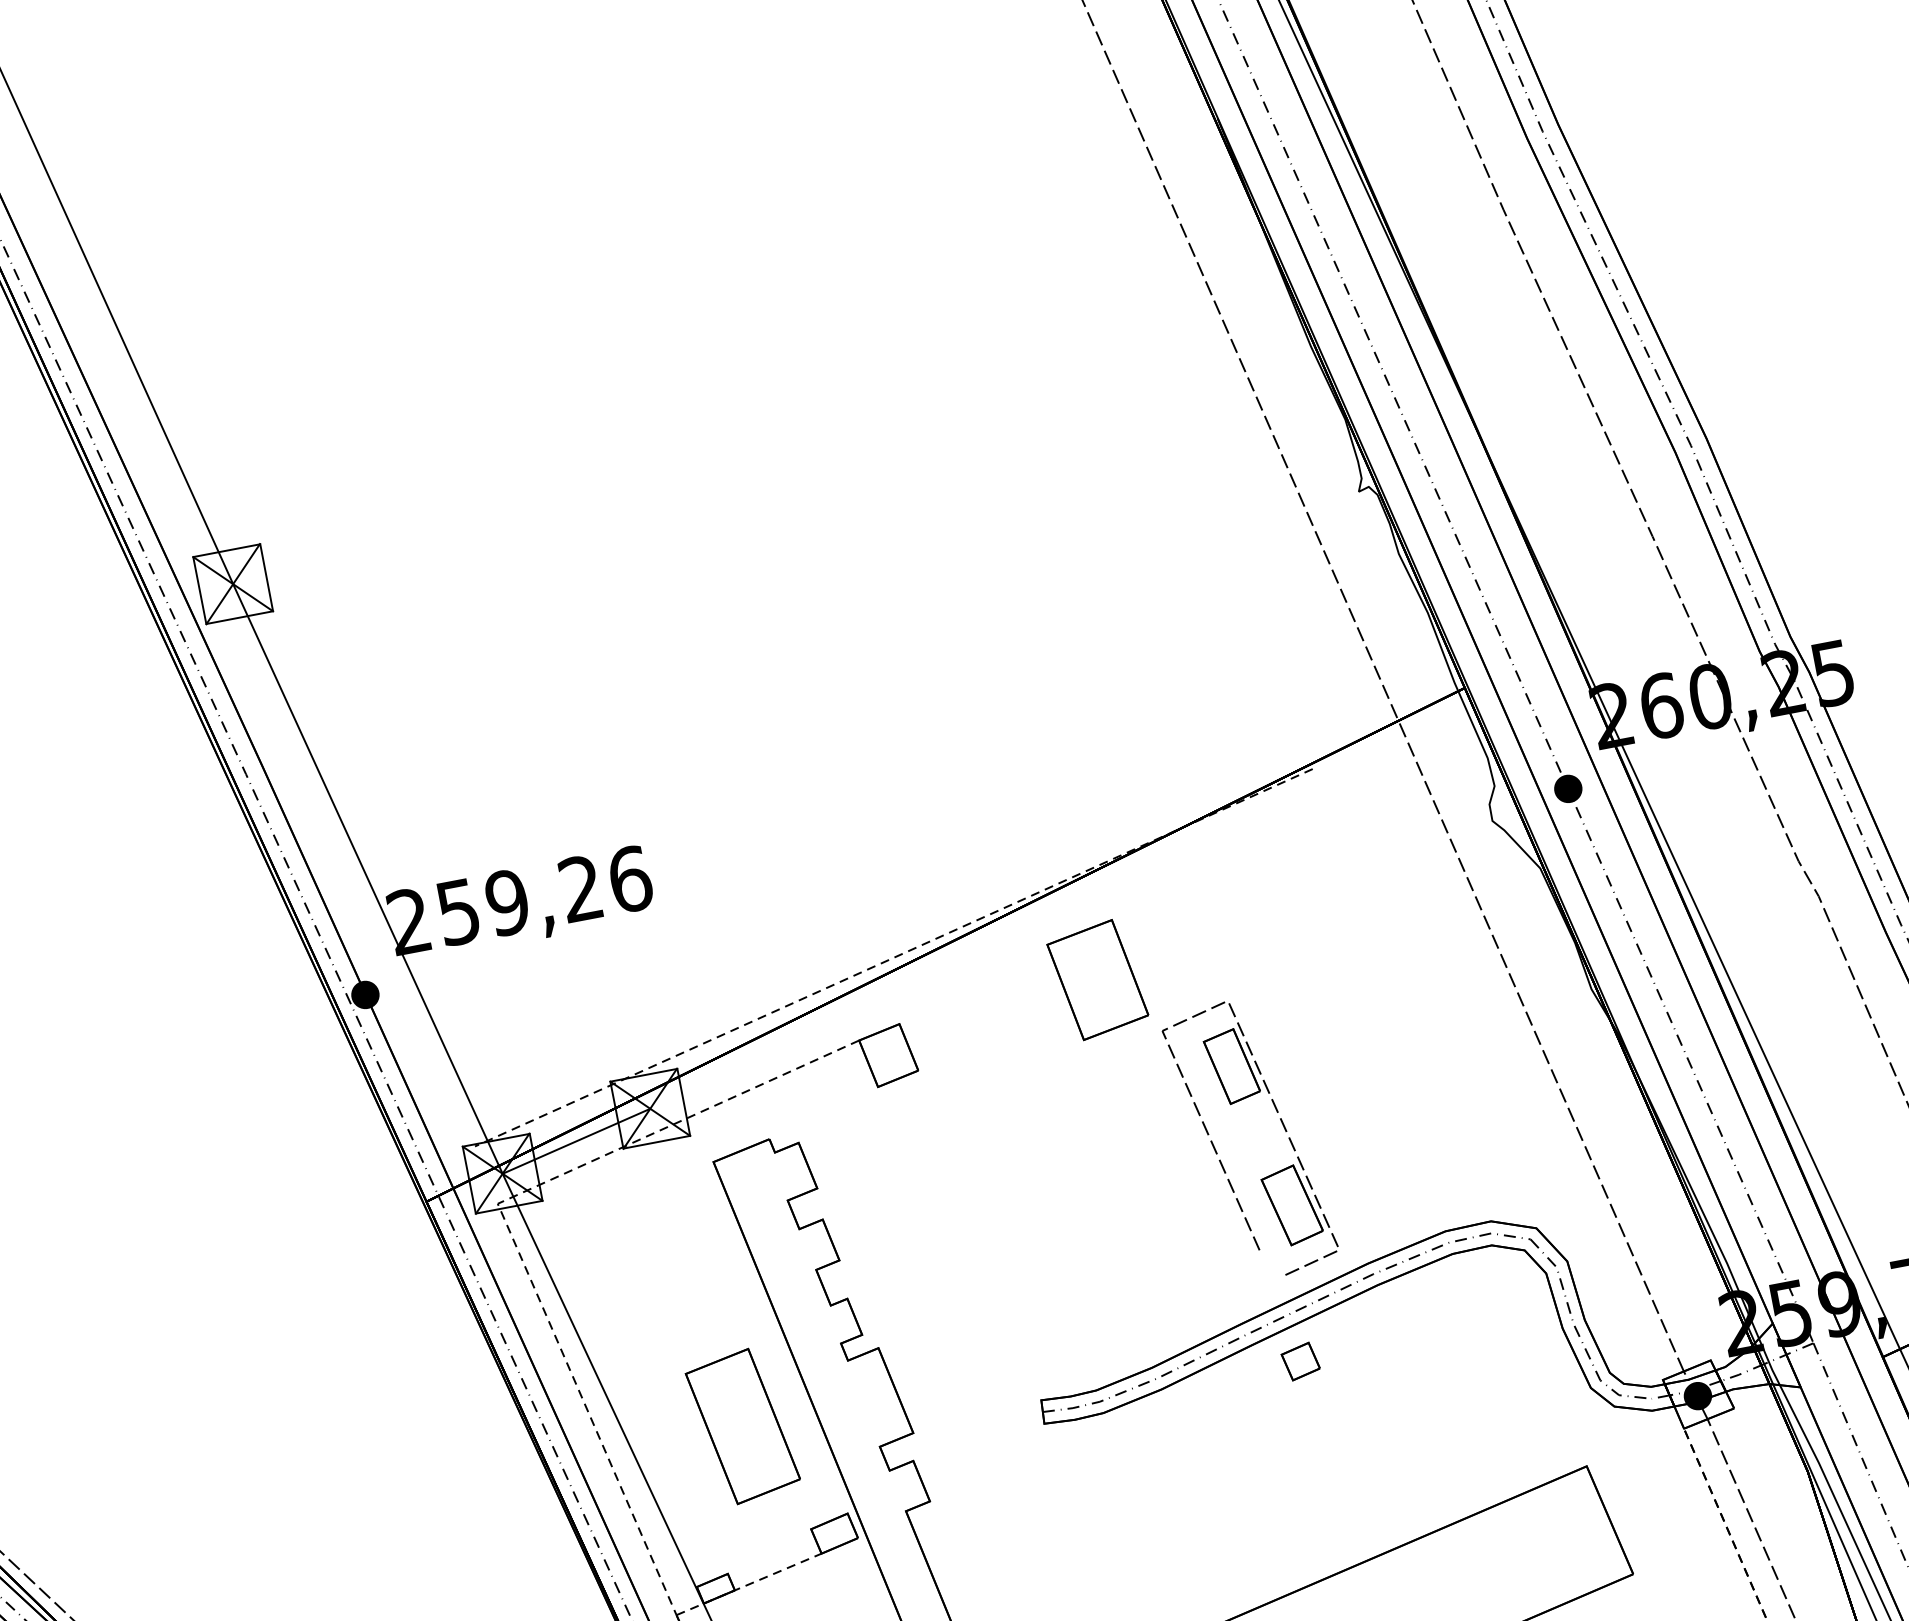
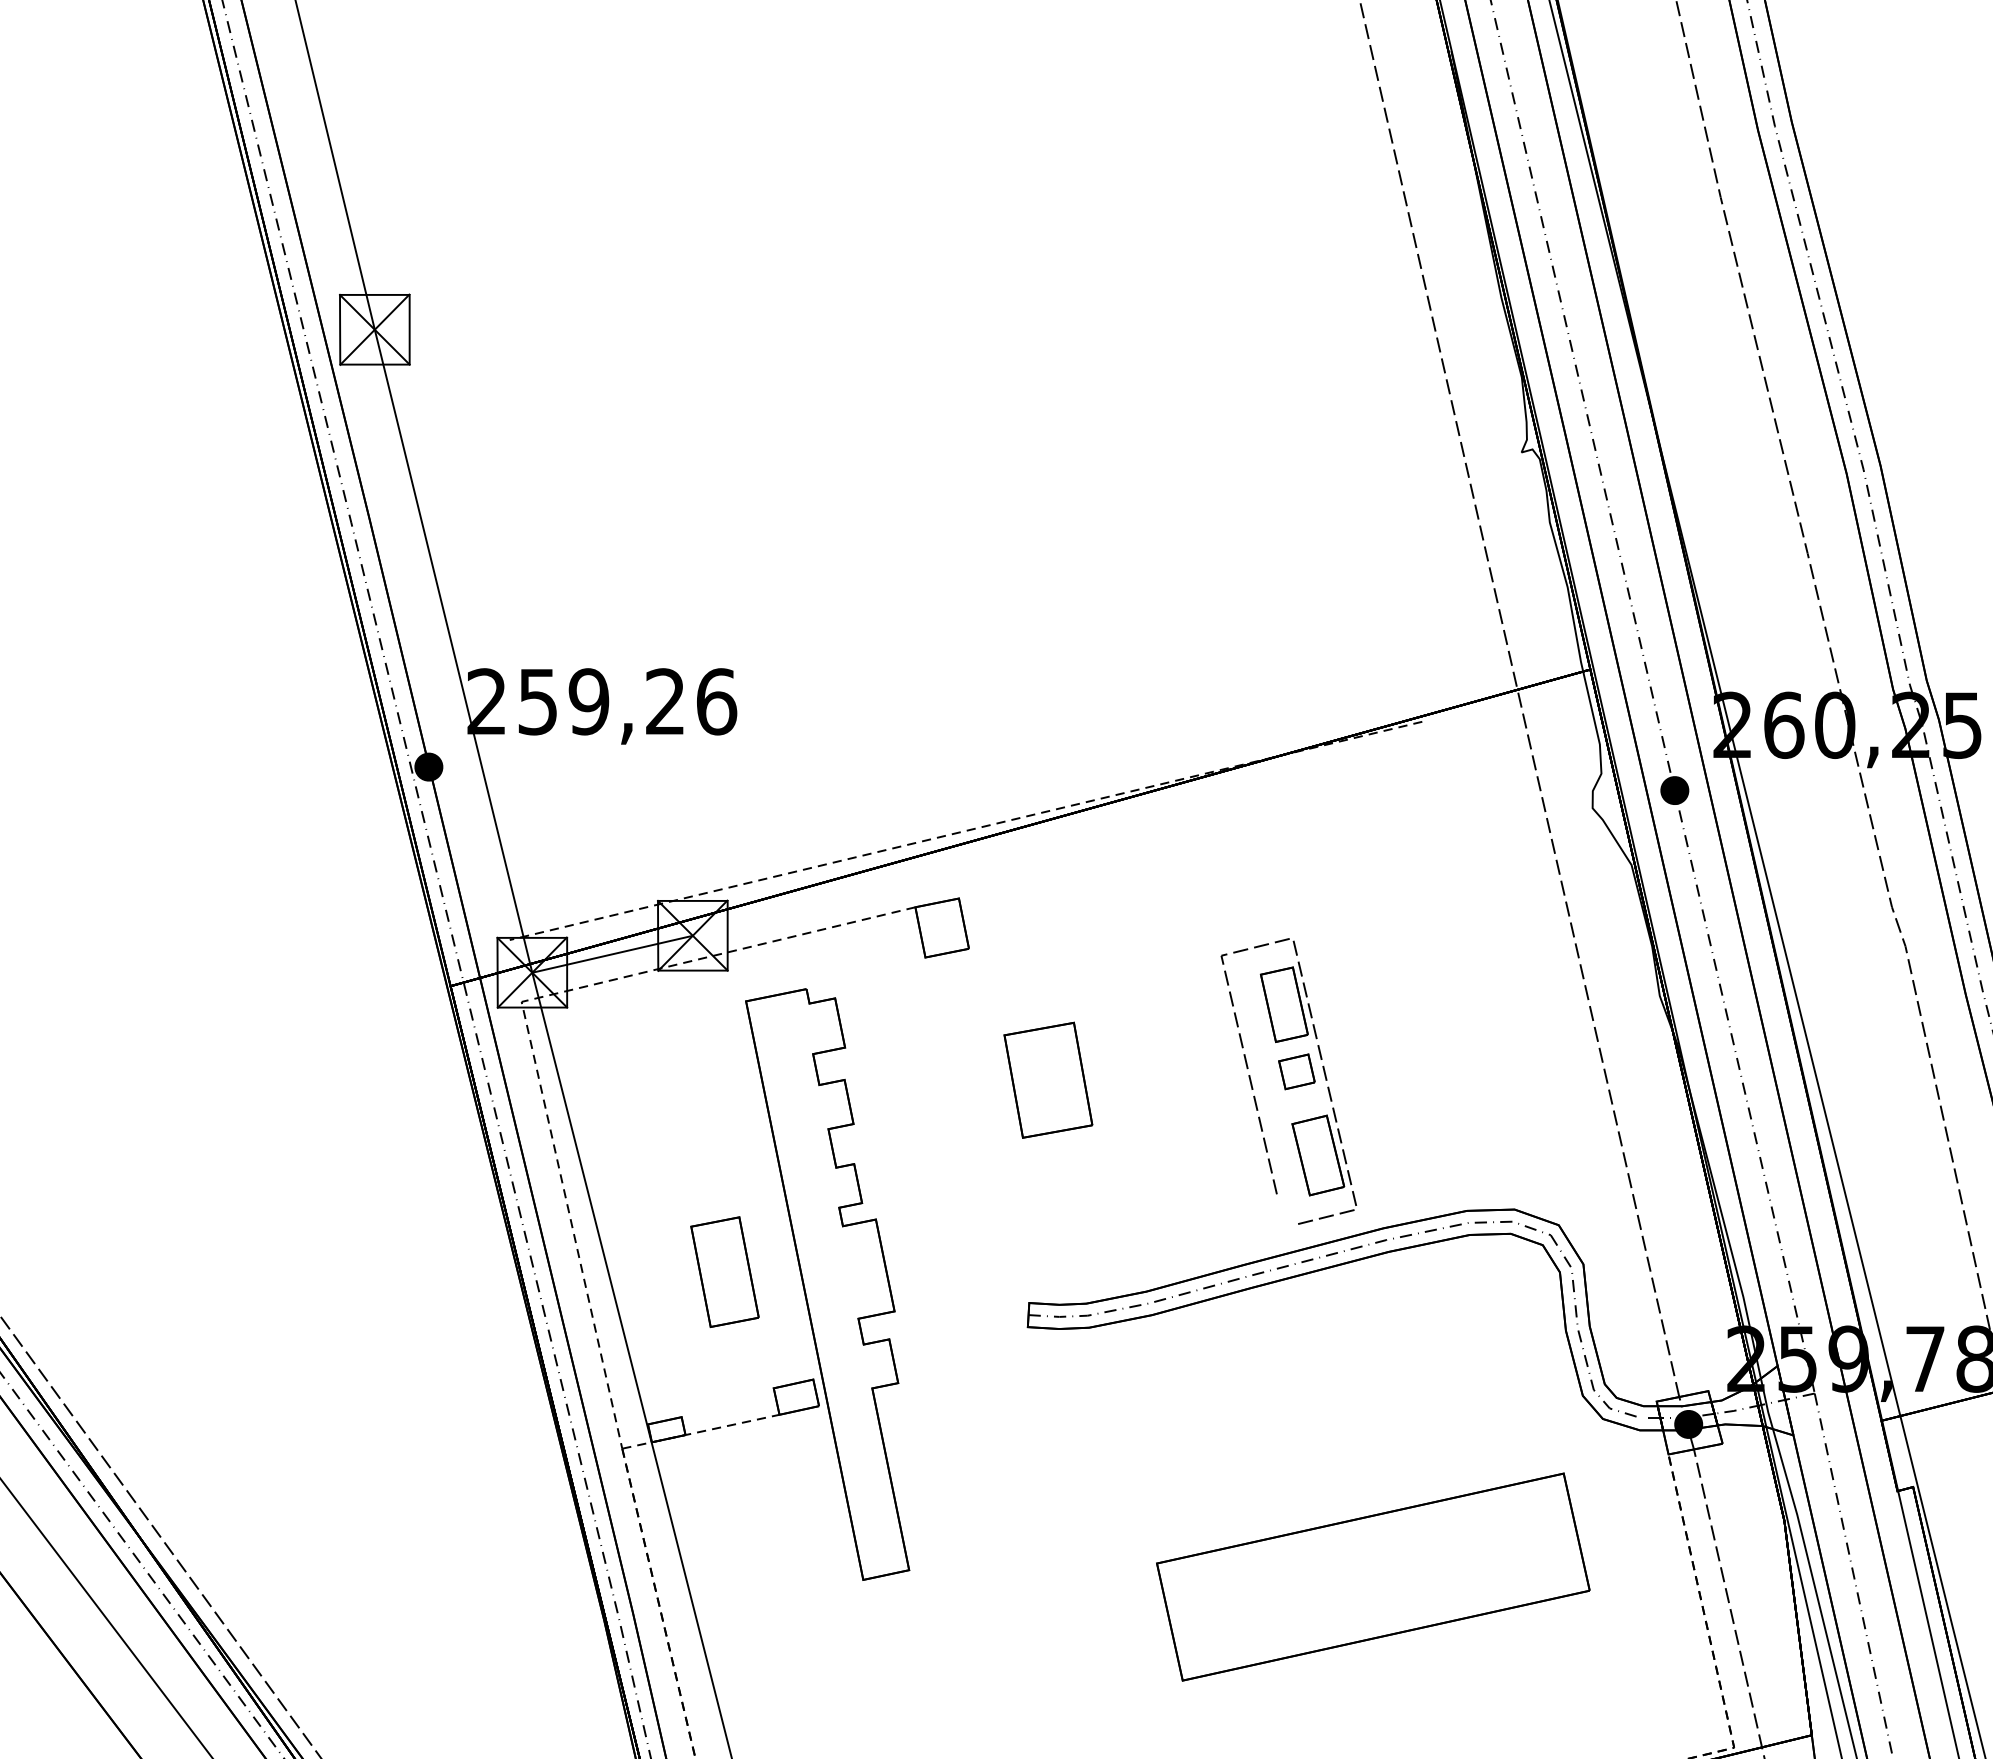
part: (1097, 979) -> (1048, 1079), moved
part: (1300, 1361) -> (1296, 1071), moved
part: (742, 1425) -> (724, 1271), size x0.71

